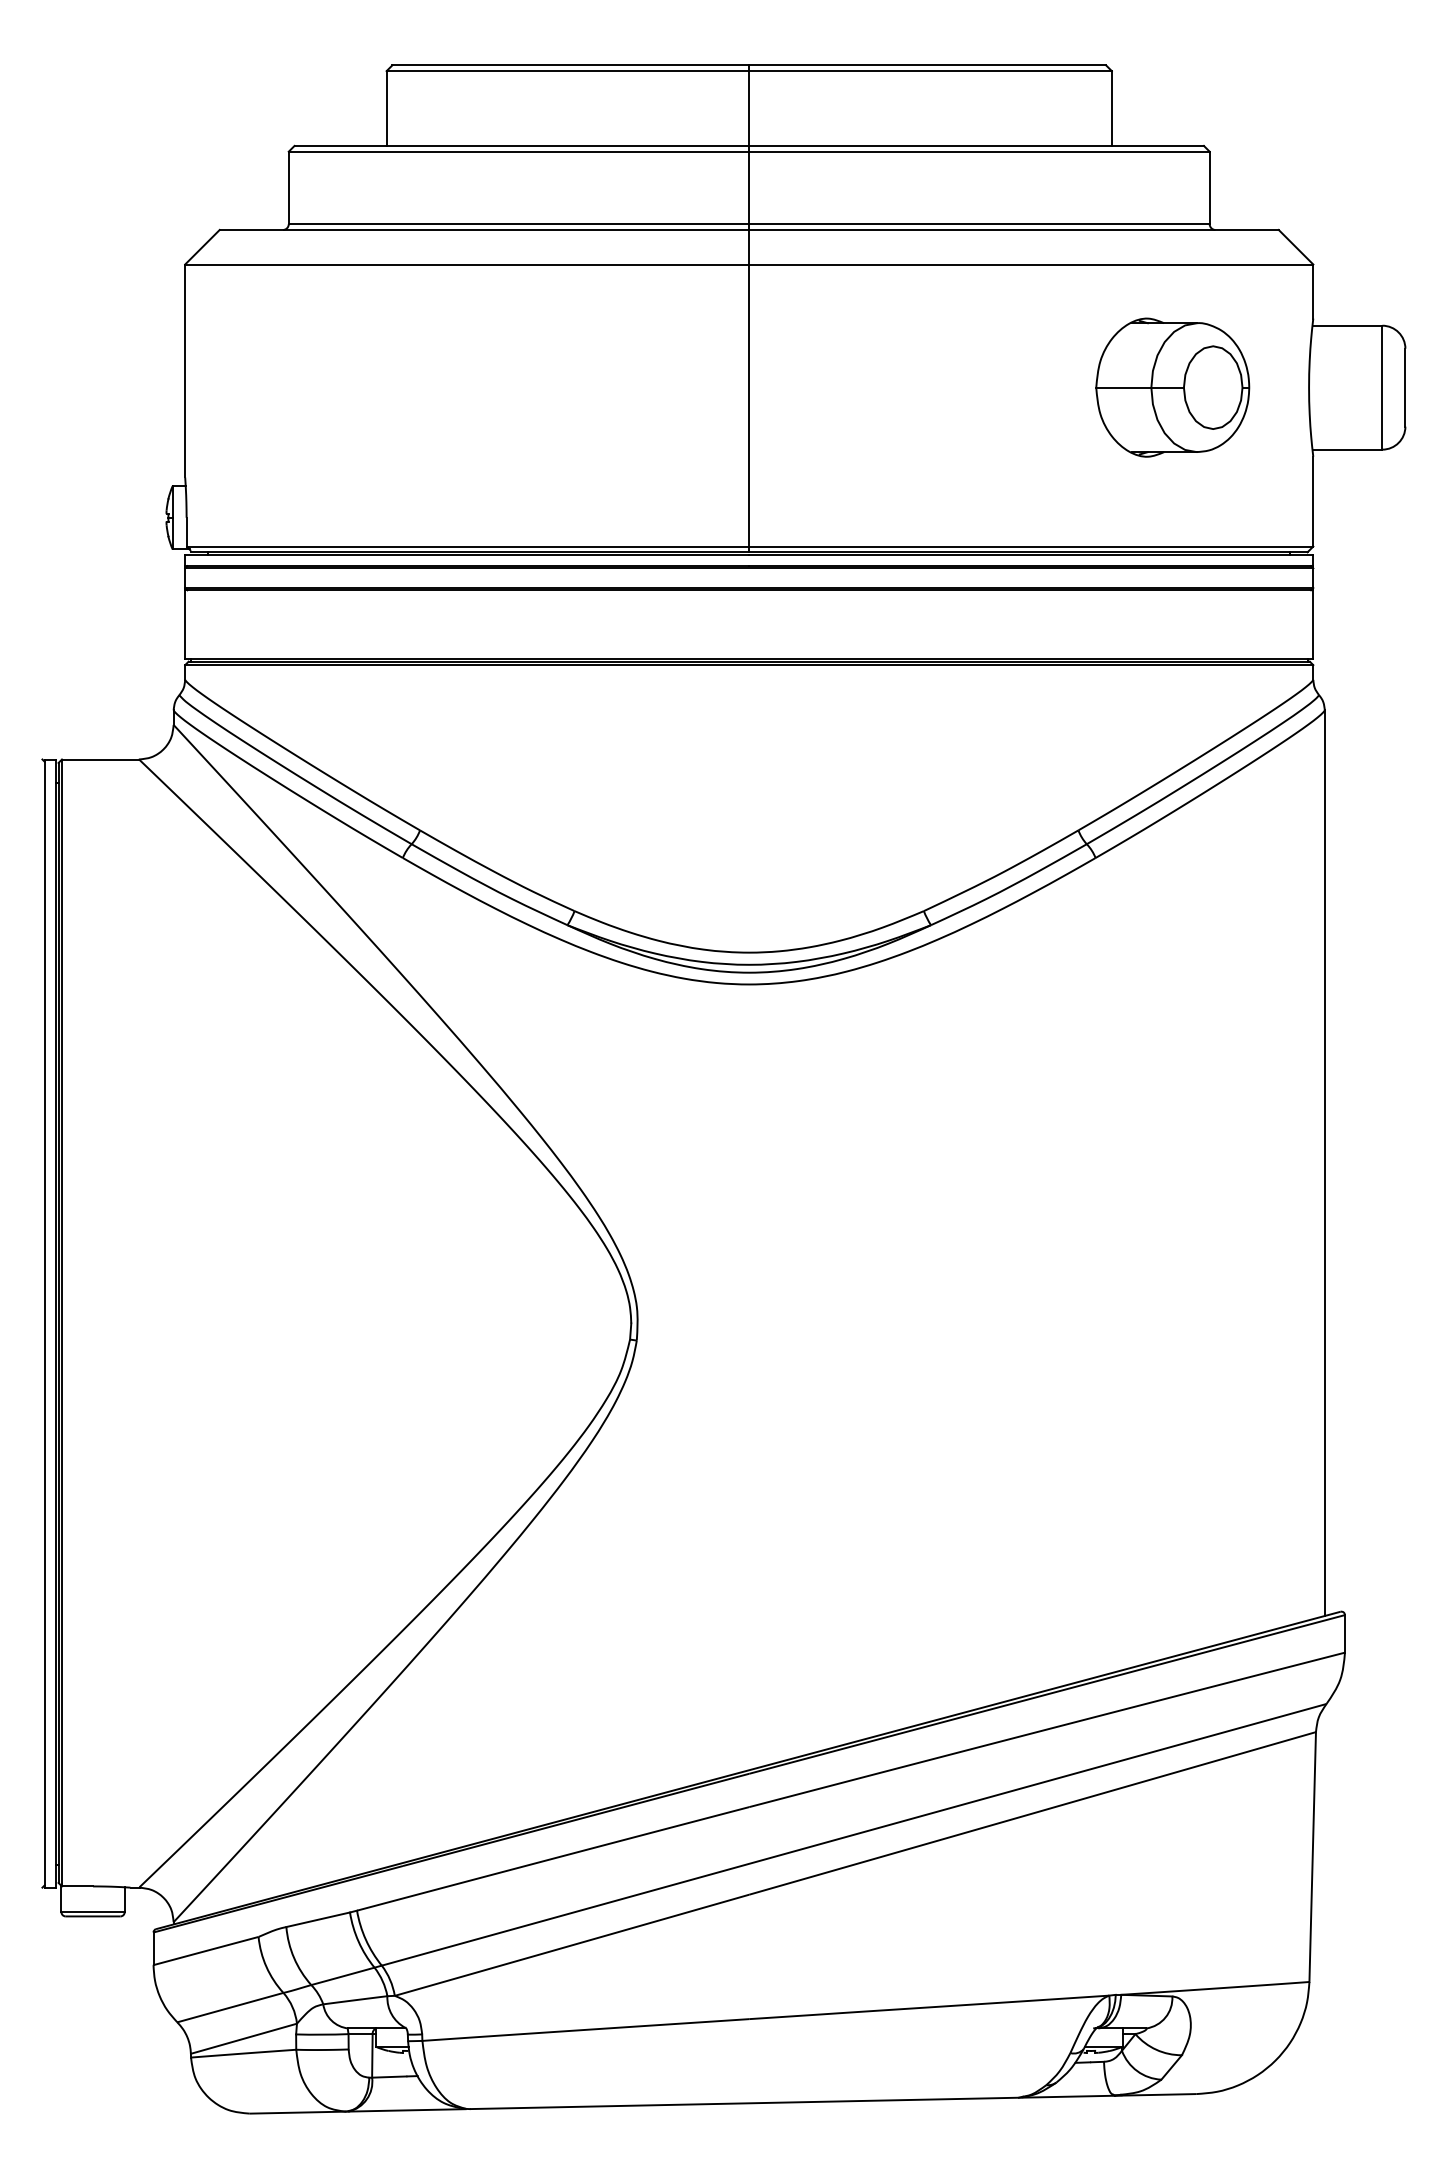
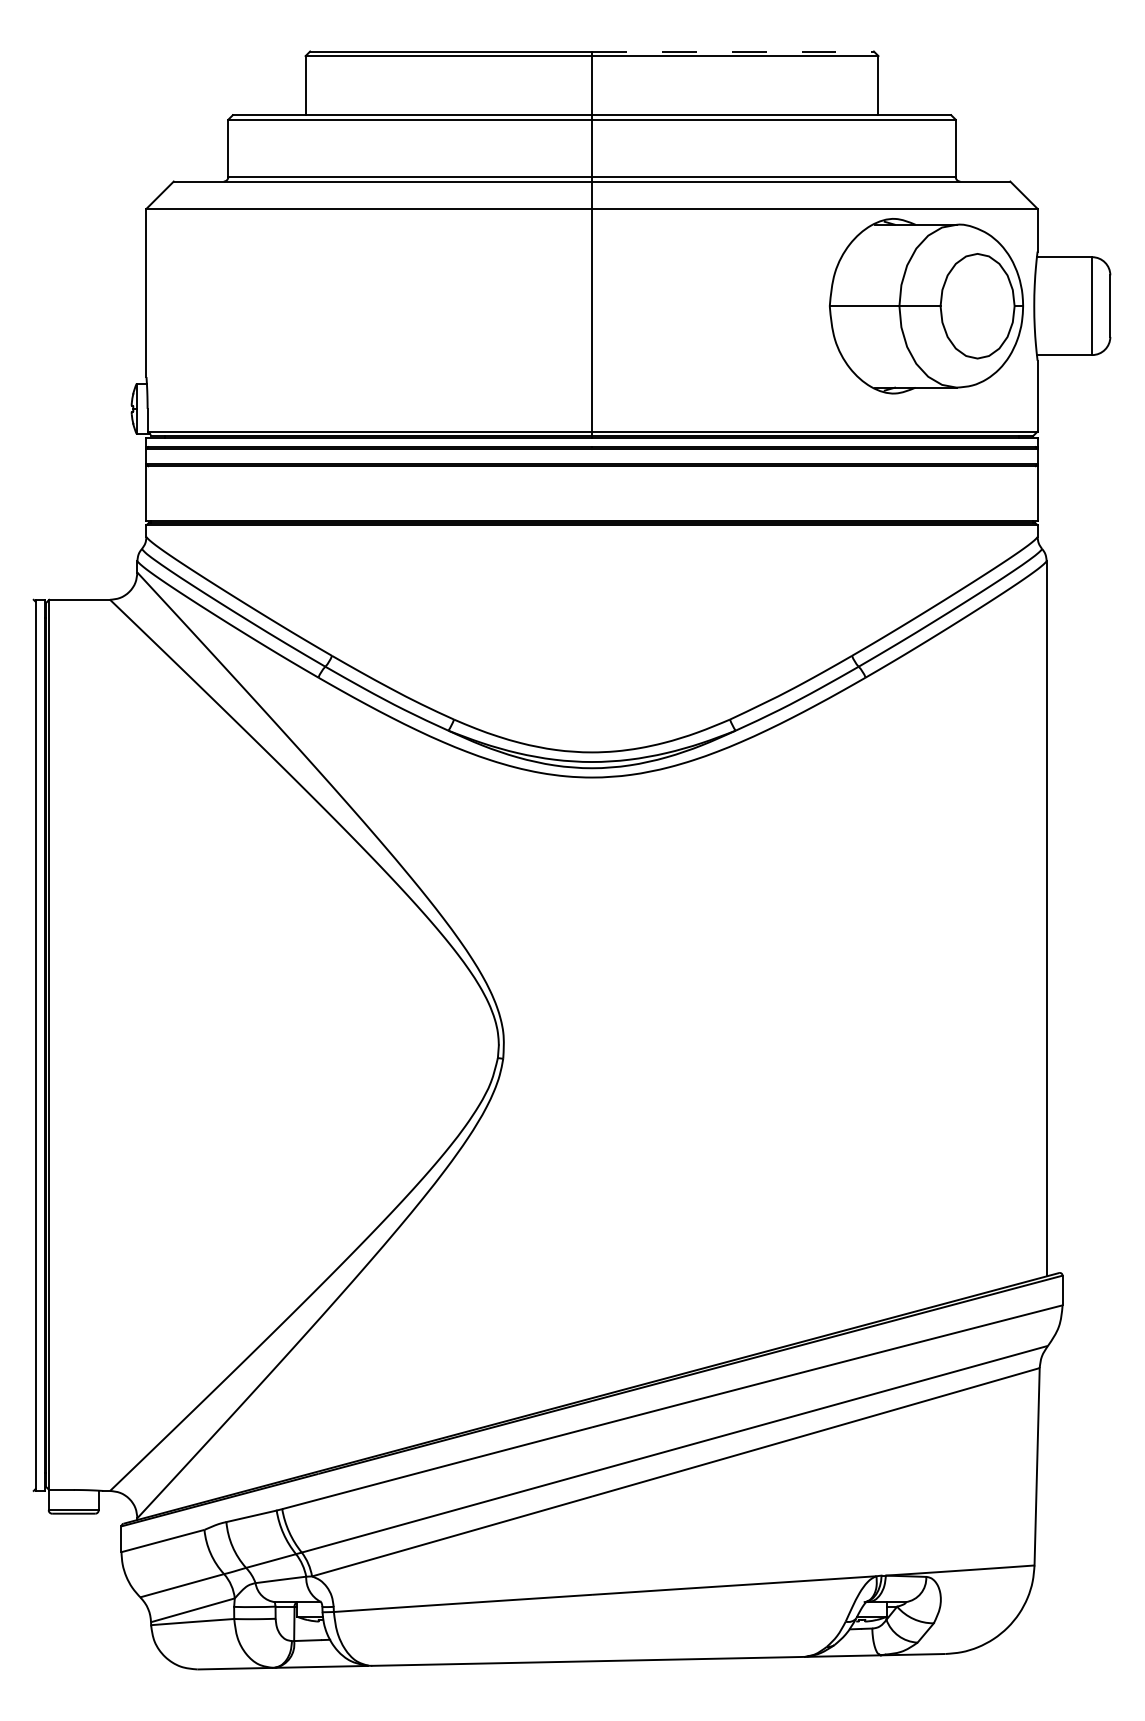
line: (928, 65) -> (733, 51), solid -> dashed
part: (1172, 387) -> (926, 305), size x1.6

